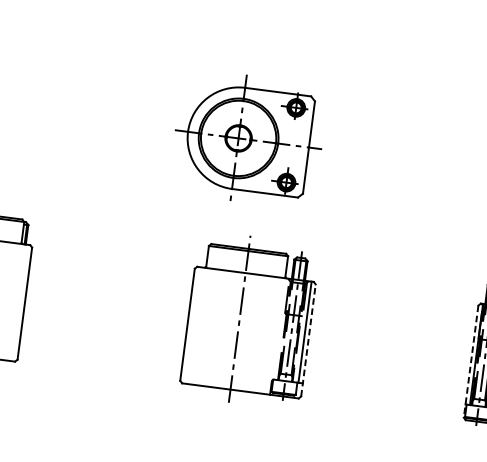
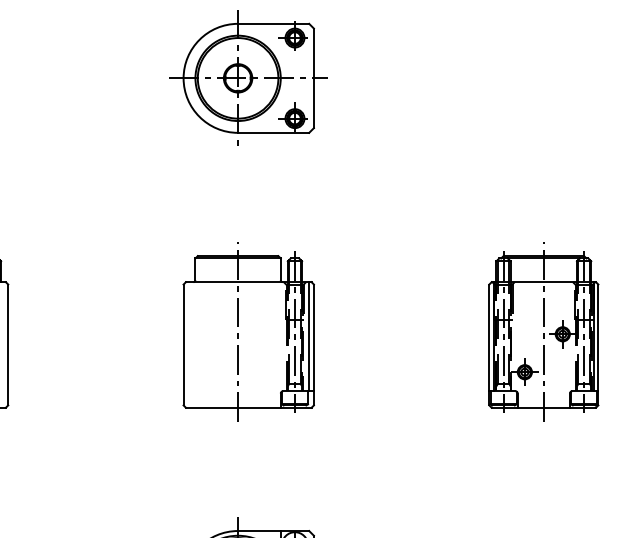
part: (248, 138) -> (248, 77), moved
line: (308, 340) -> (313, 344), dashed -> solid
line: (471, 362) -> (489, 345), dashed -> solid

